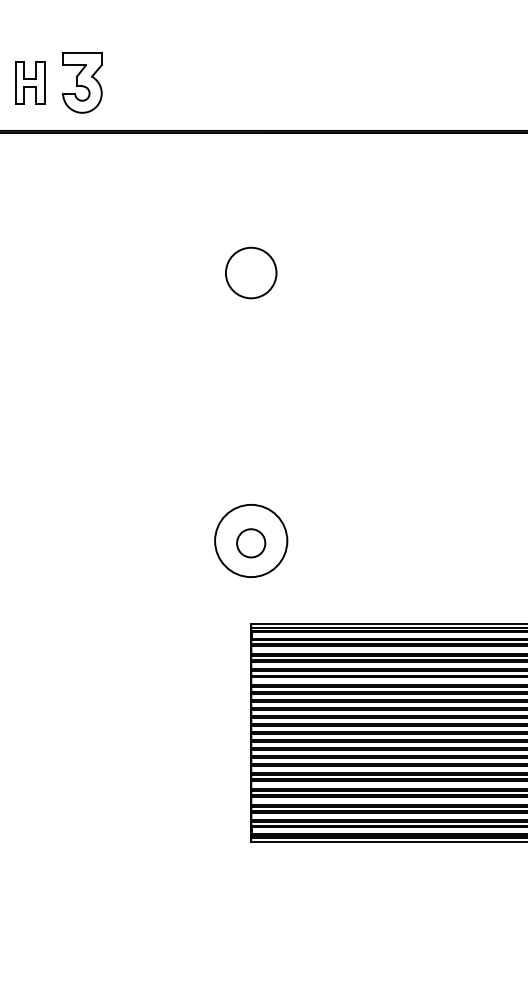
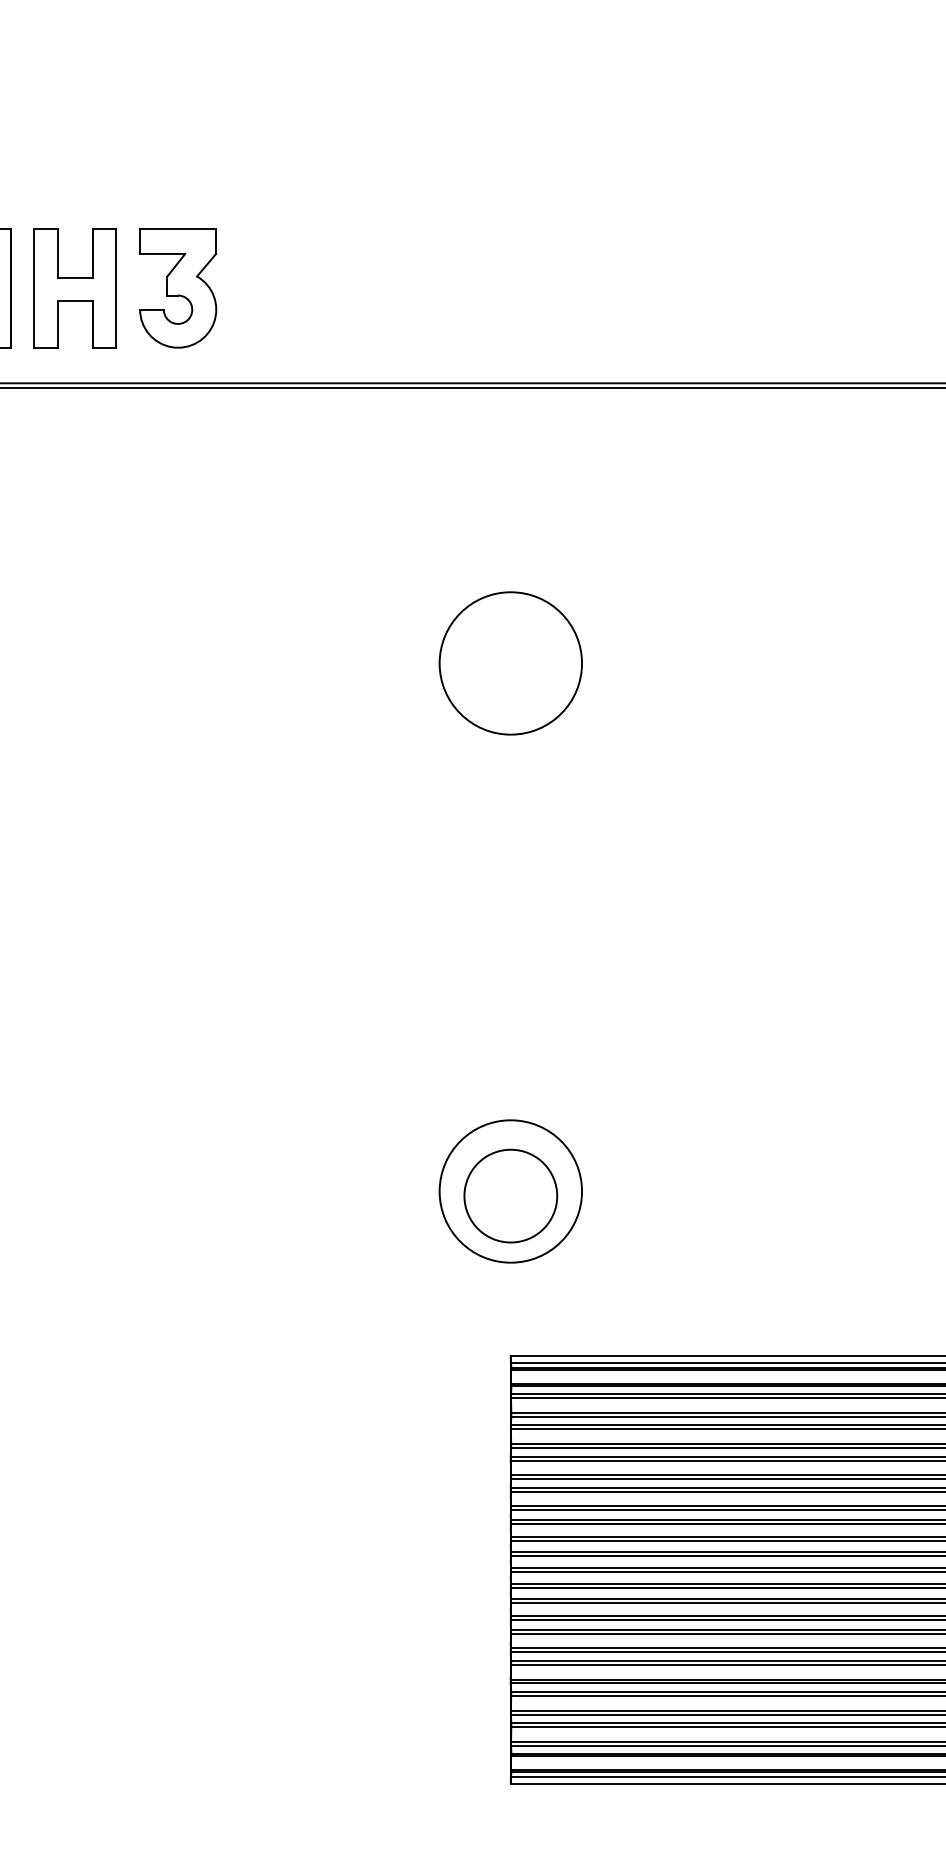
part: (30, 82) -> (75, 287), size x1.43
circle: (251, 272) -> (511, 662), size x1.43
circle: (250, 542) -> (509, 1194), size x1.67

